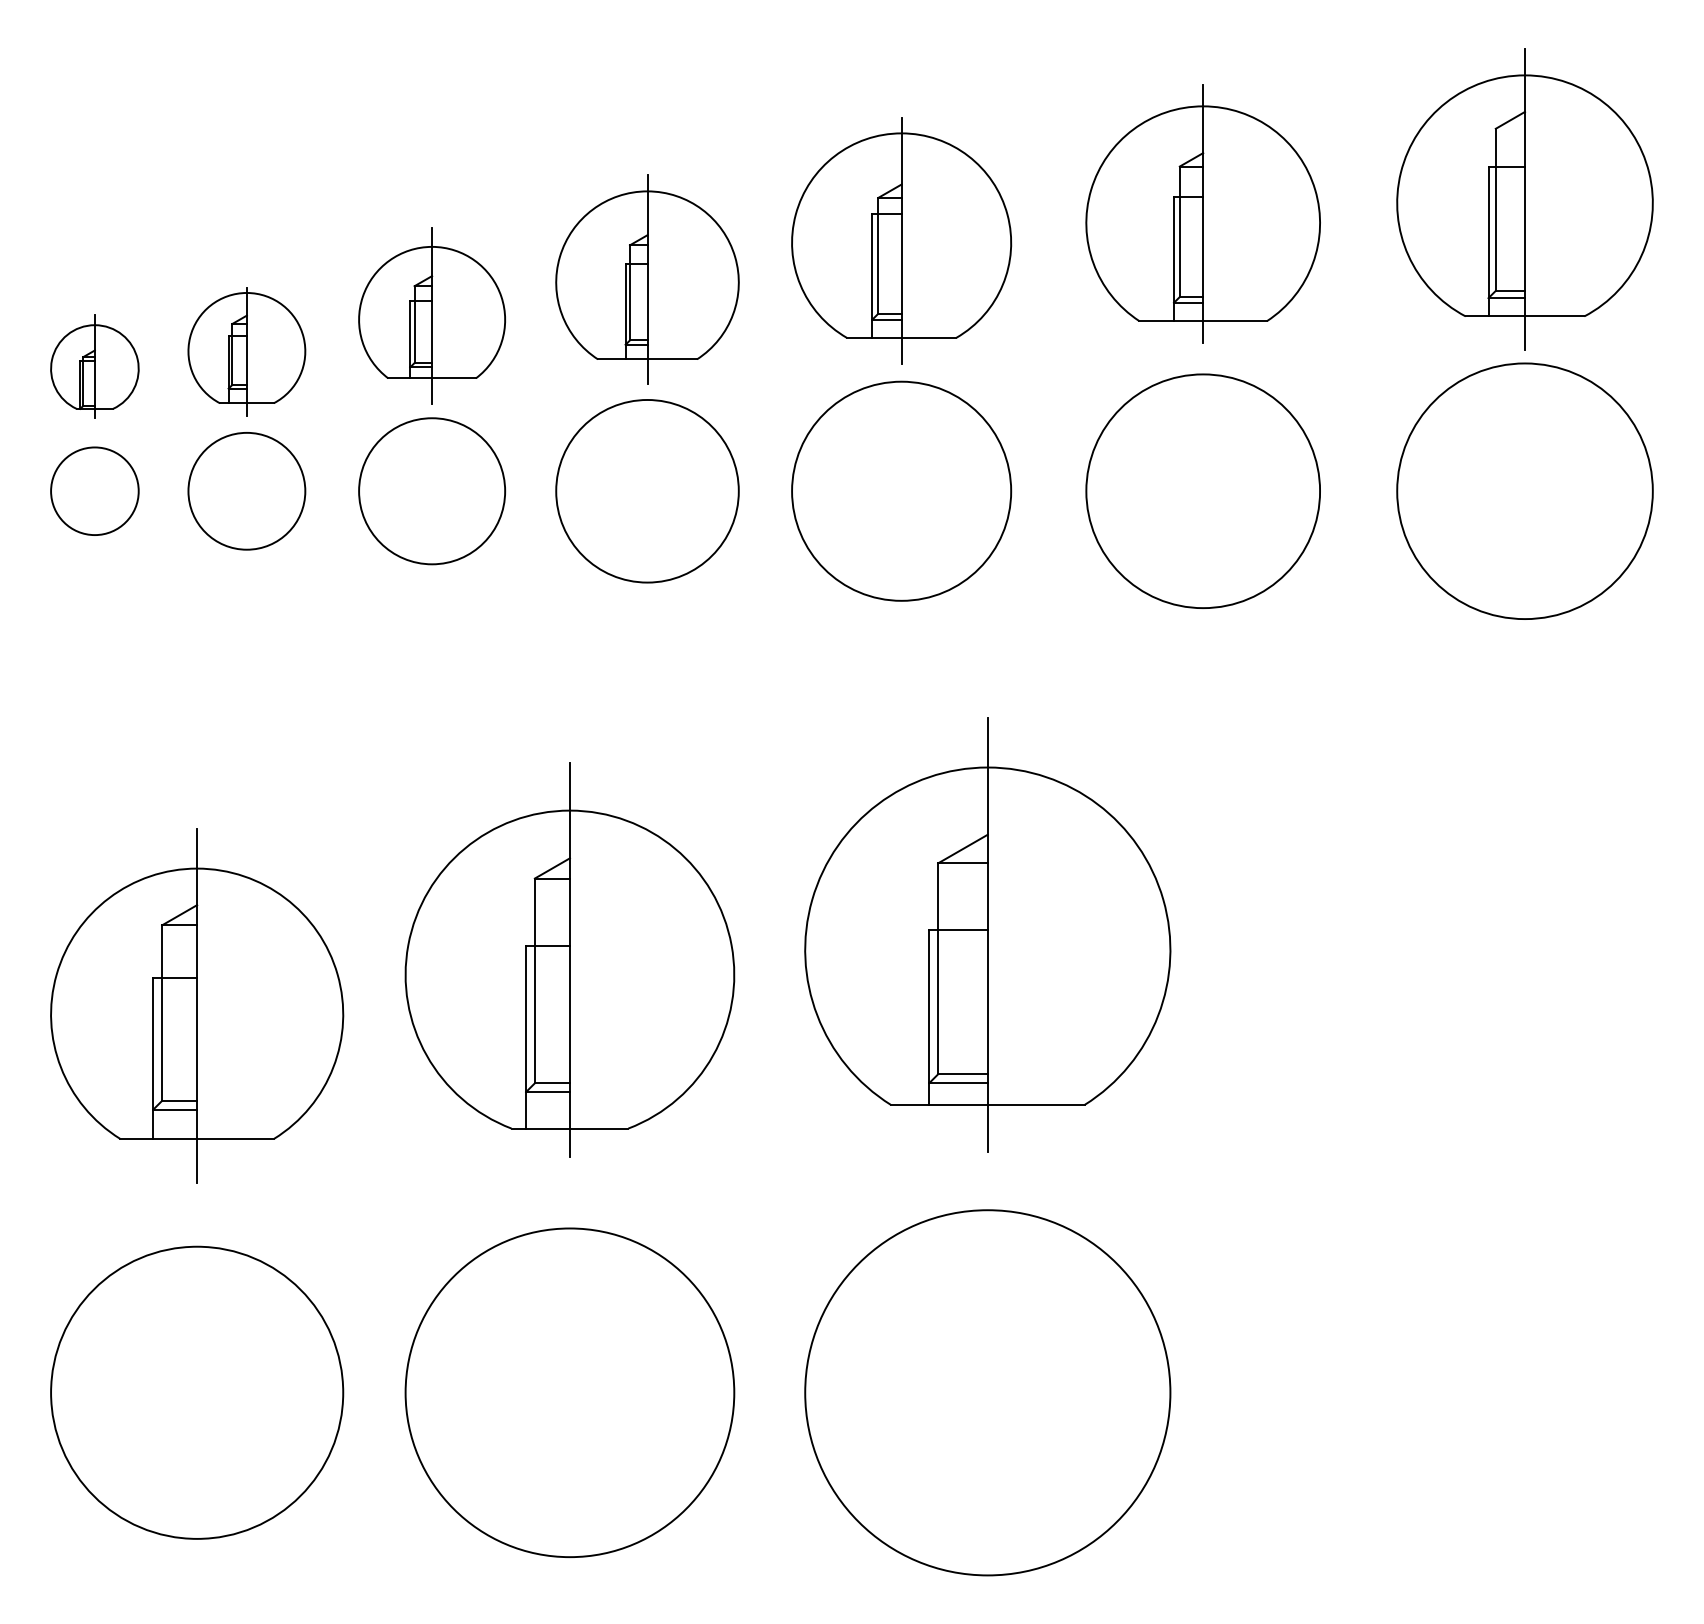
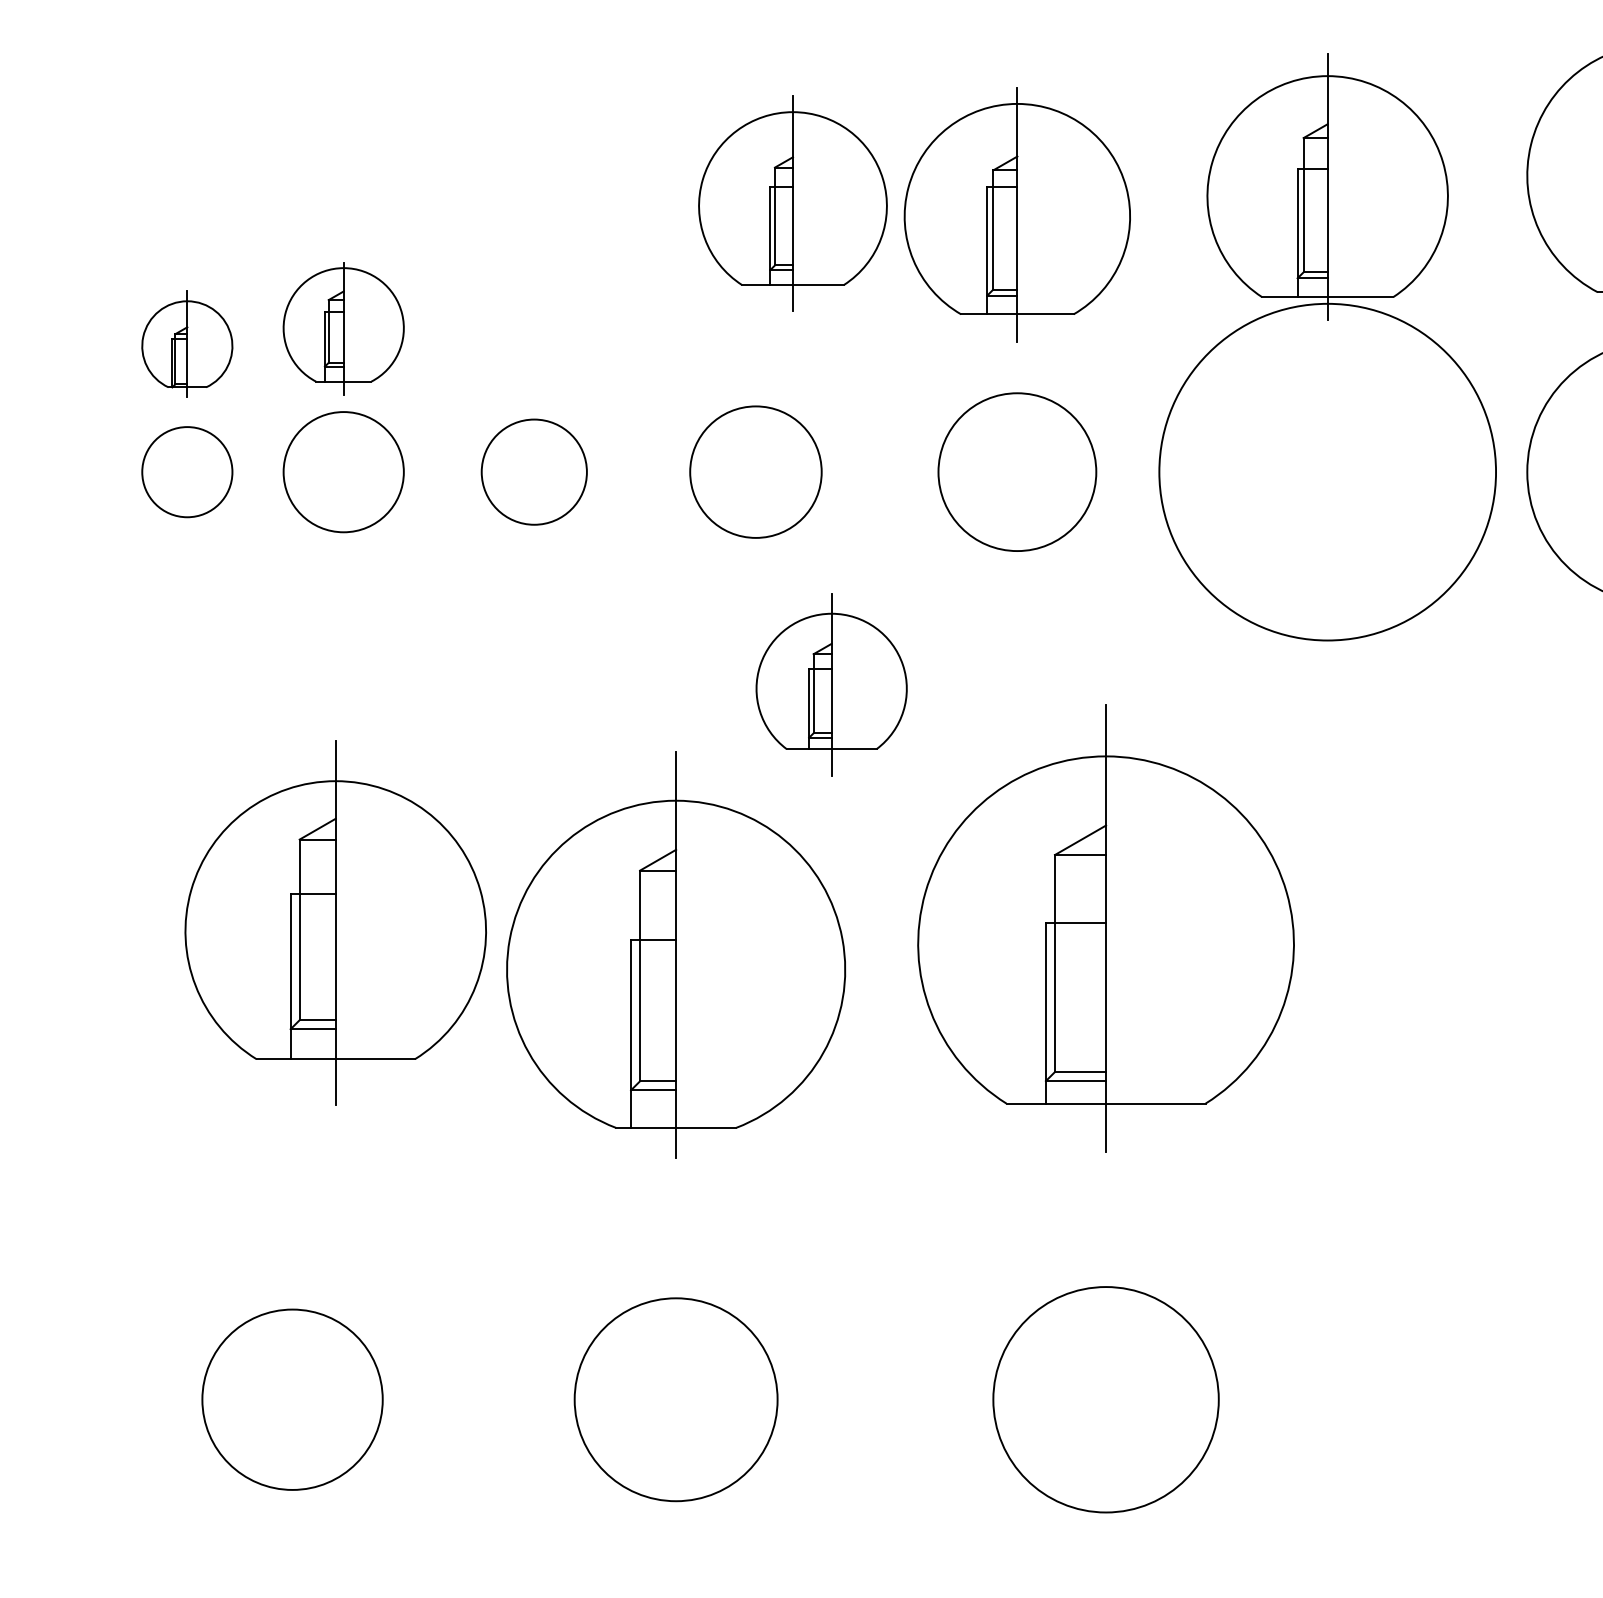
part: (647, 279) -> (792, 202), moved
part: (431, 315) -> (831, 684), moved
circle: (647, 490) -> (755, 471), size x0.7
circle: (901, 490) -> (1017, 471), size x0.7
circle: (432, 491) -> (534, 472), size x0.7
circle: (1203, 491) -> (1327, 472), size x1.4
part: (197, 1005) -> (336, 922), moved
circle: (197, 1392) -> (292, 1399), size x0.6
circle: (569, 1392) -> (675, 1399), size x0.6
circle: (987, 1392) -> (1105, 1399), size x0.6

